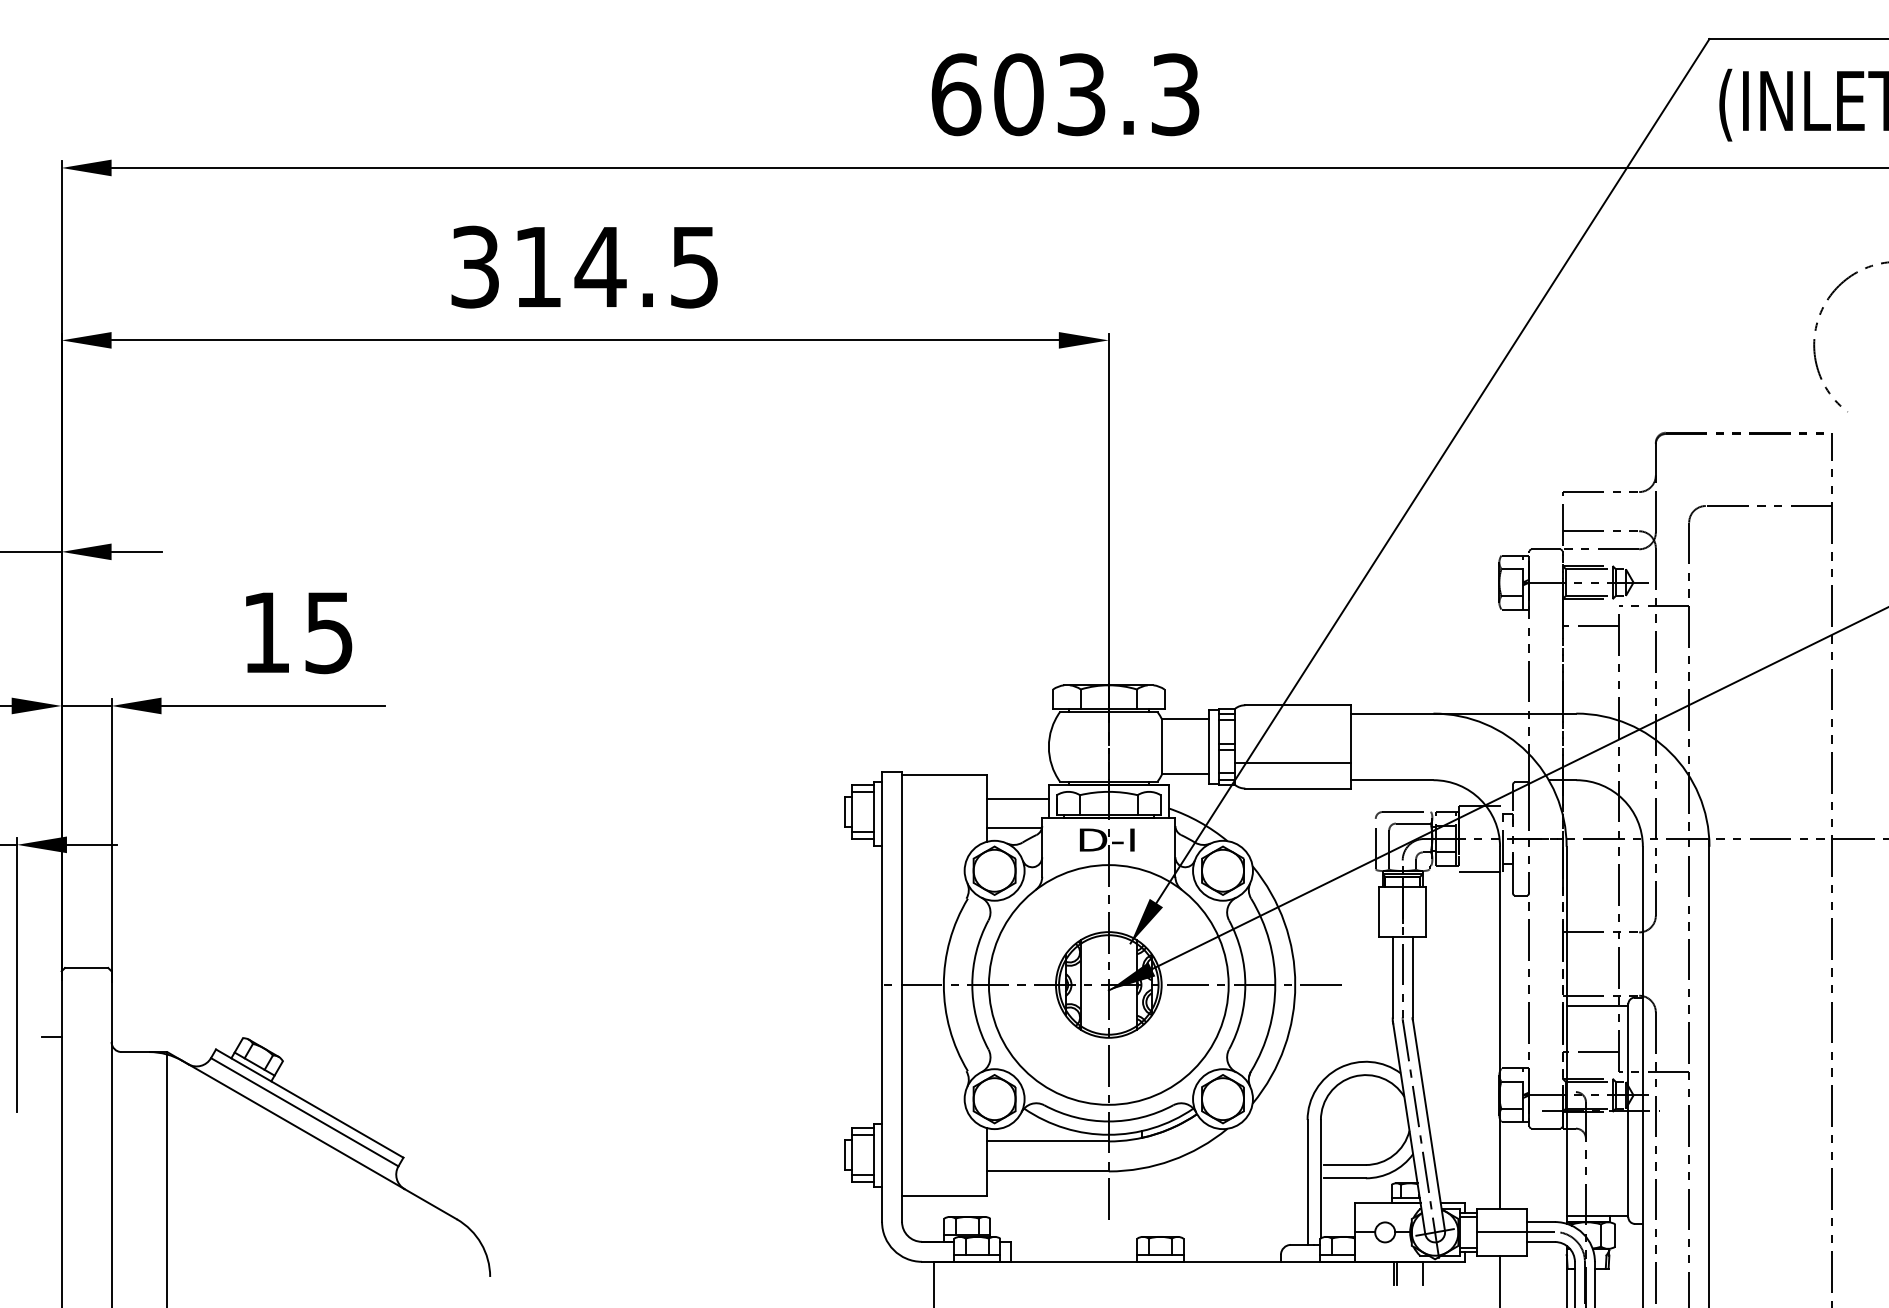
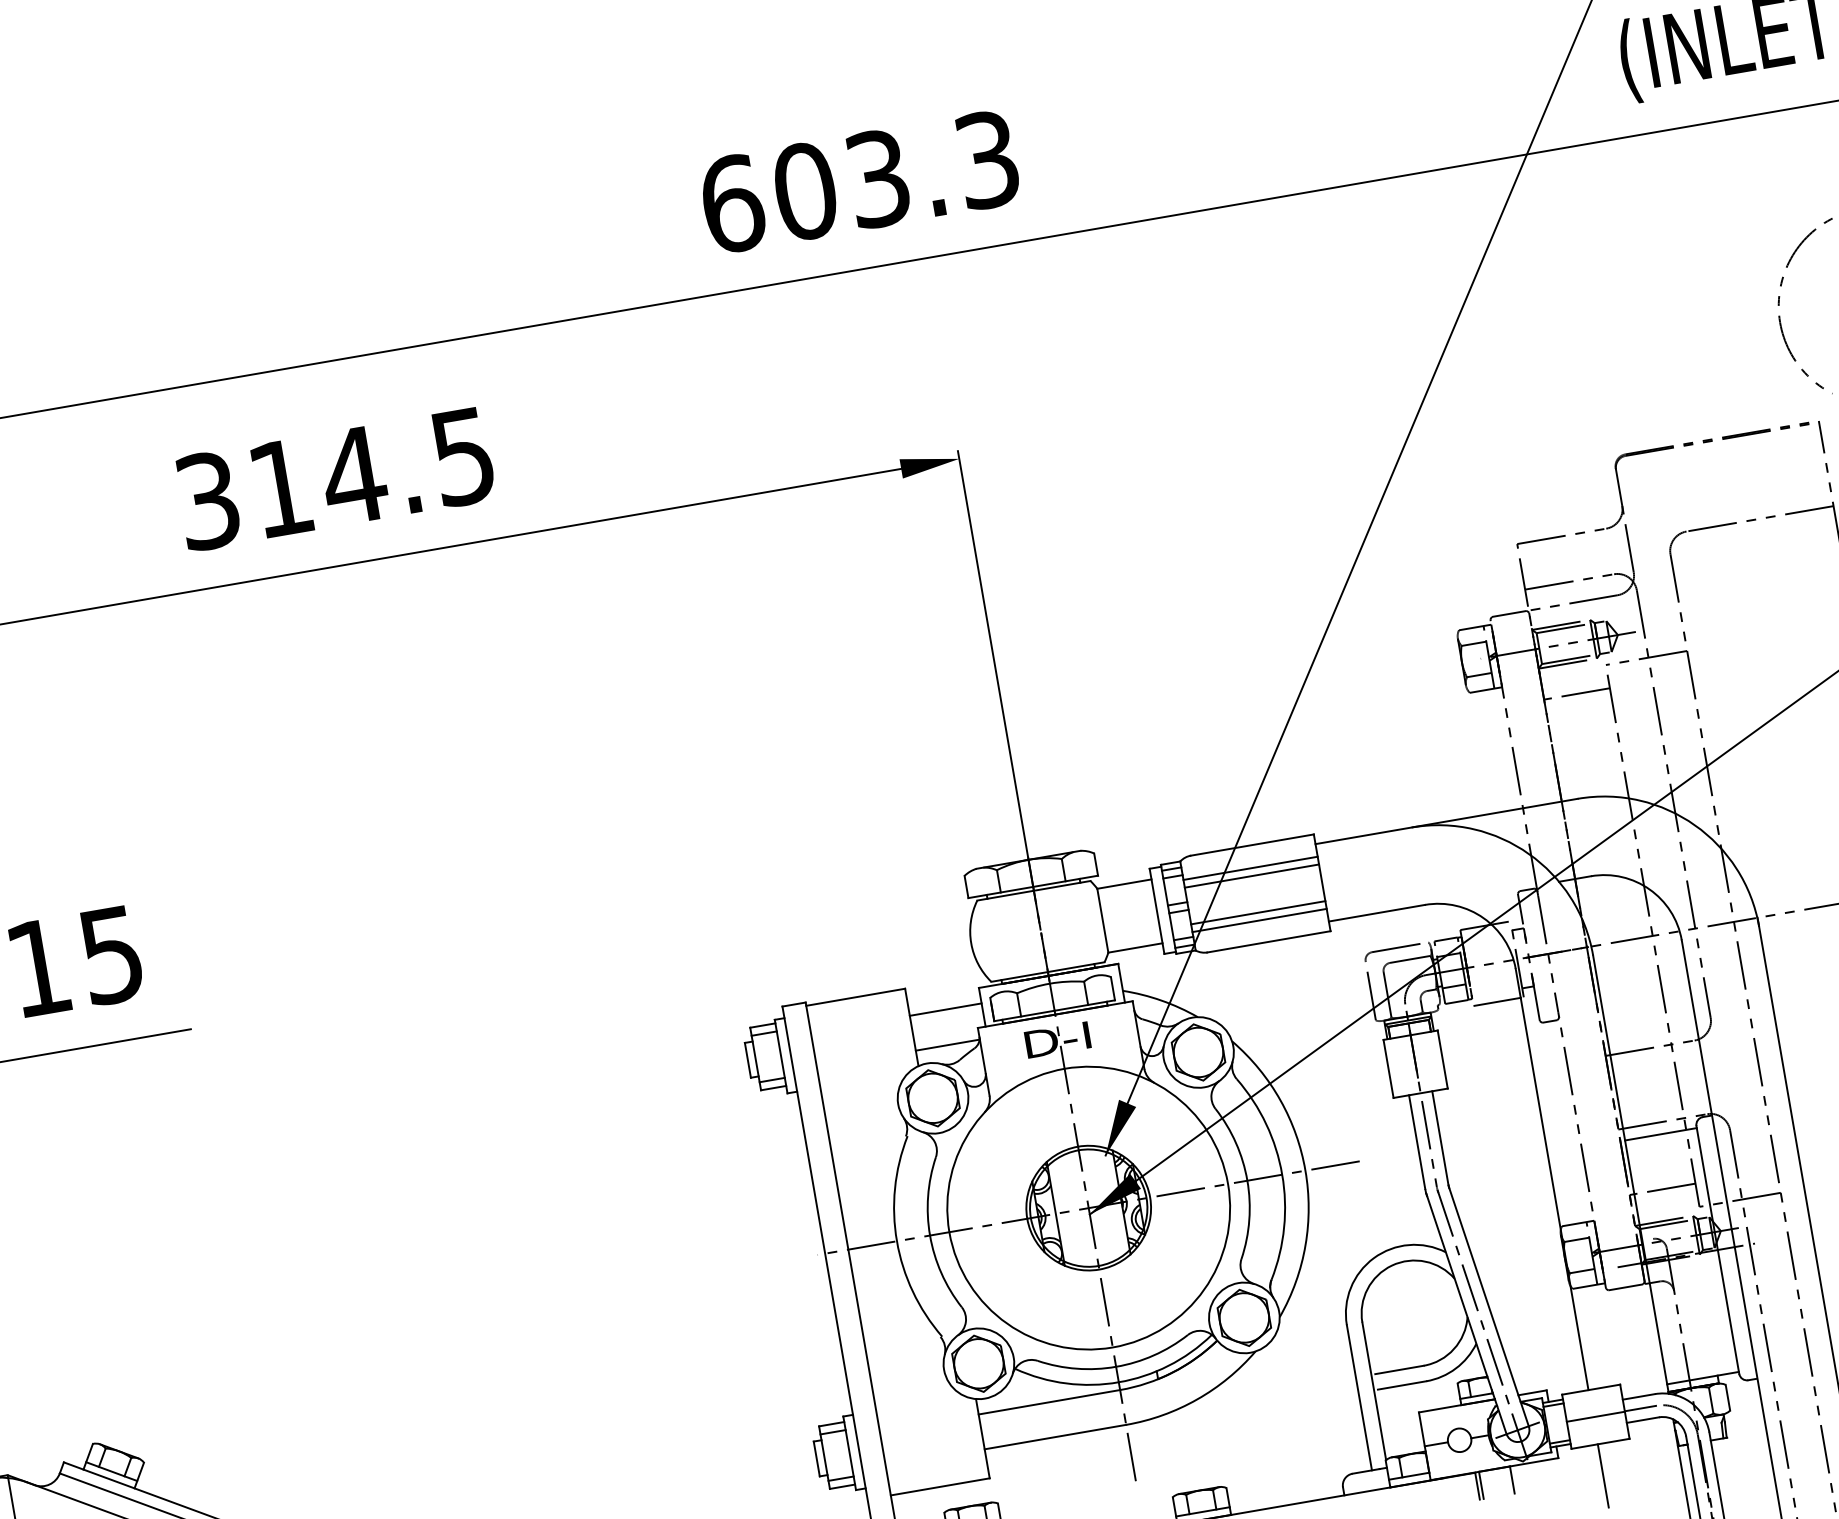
line: (1292, 724) -> (1249, 868), added
line: (1292, 731) -> (1251, 876), added
line: (1292, 769) -> (1258, 920), added

